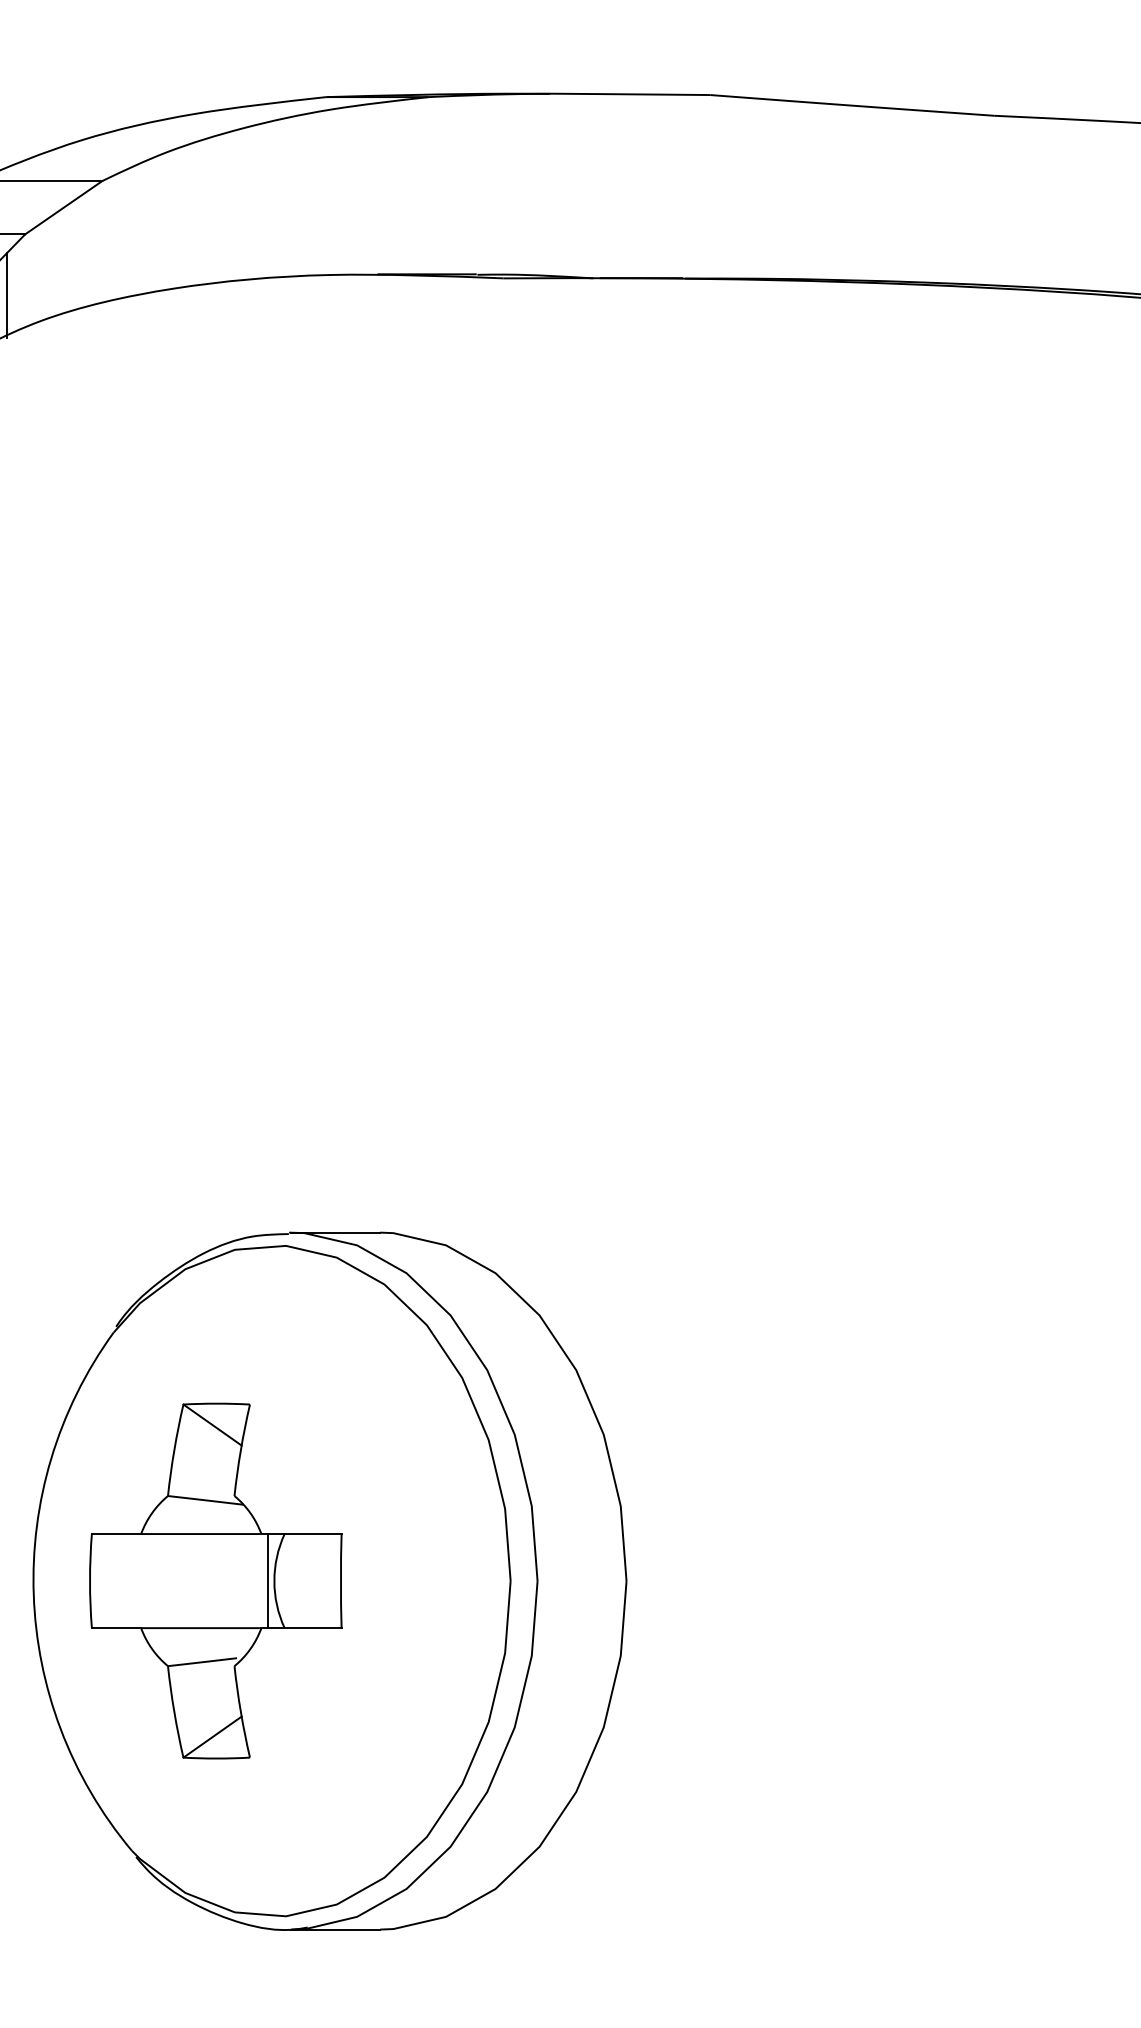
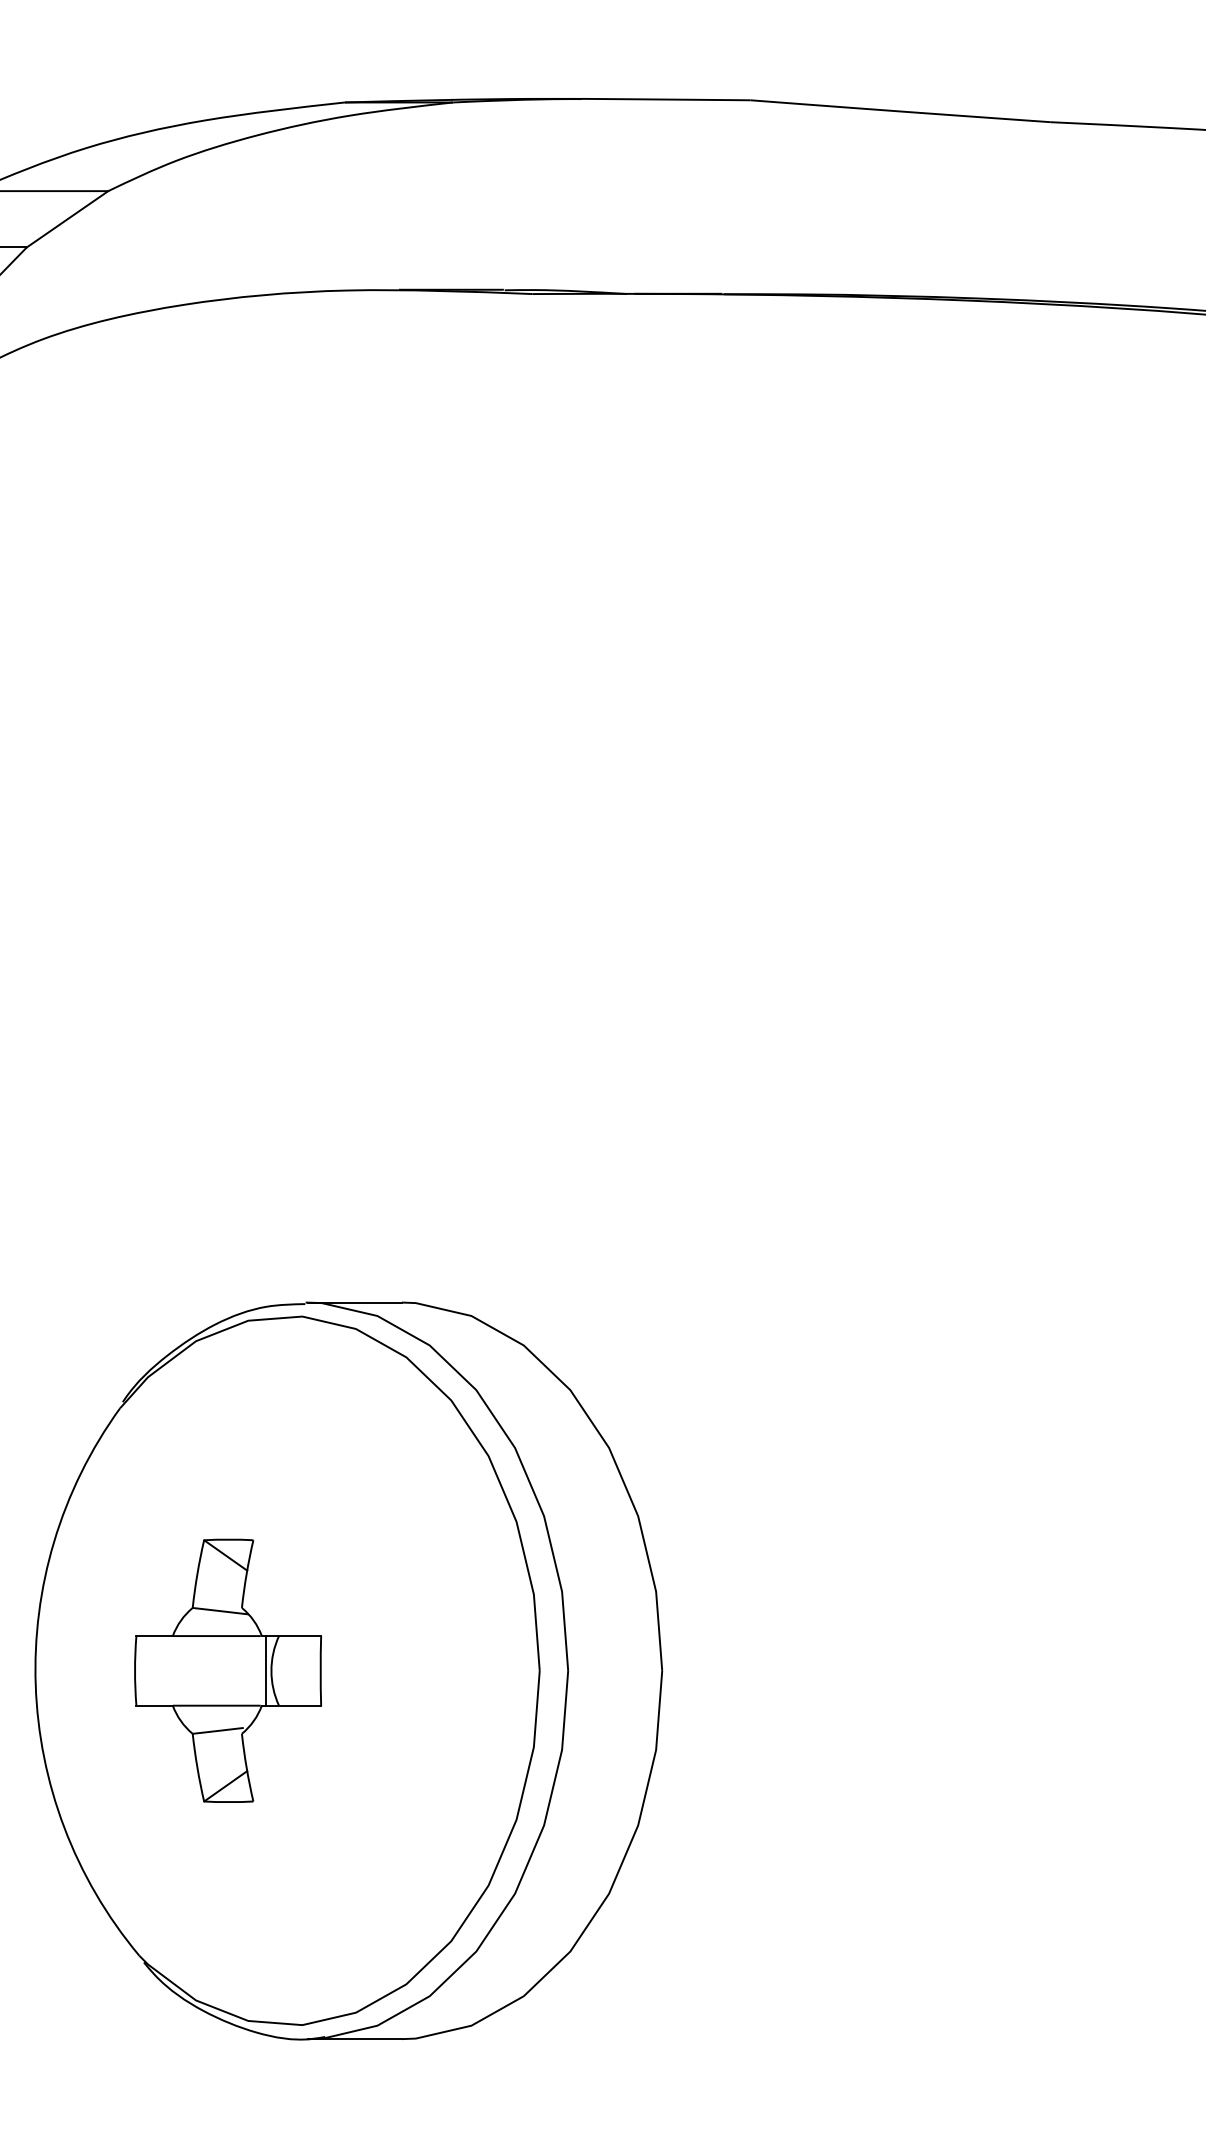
line: (7, 295) -> (7, 312), removed
part: (215, 1580) -> (227, 1670), size x0.7

